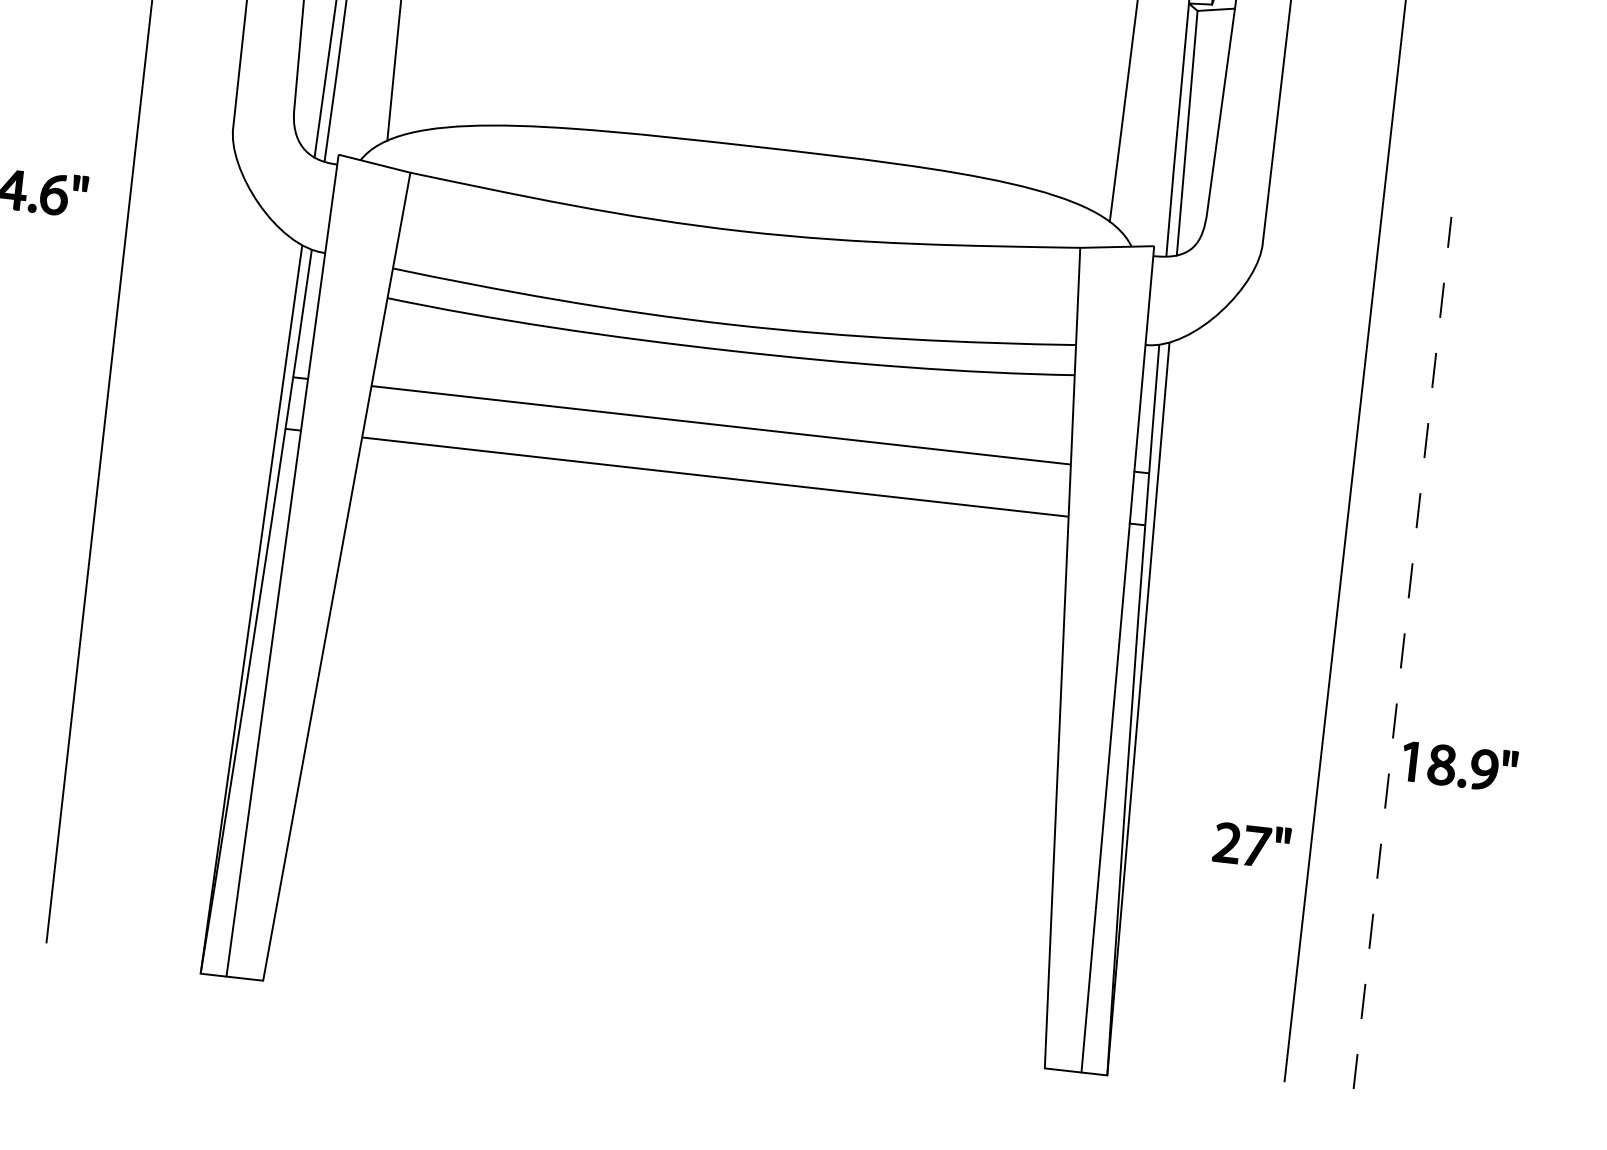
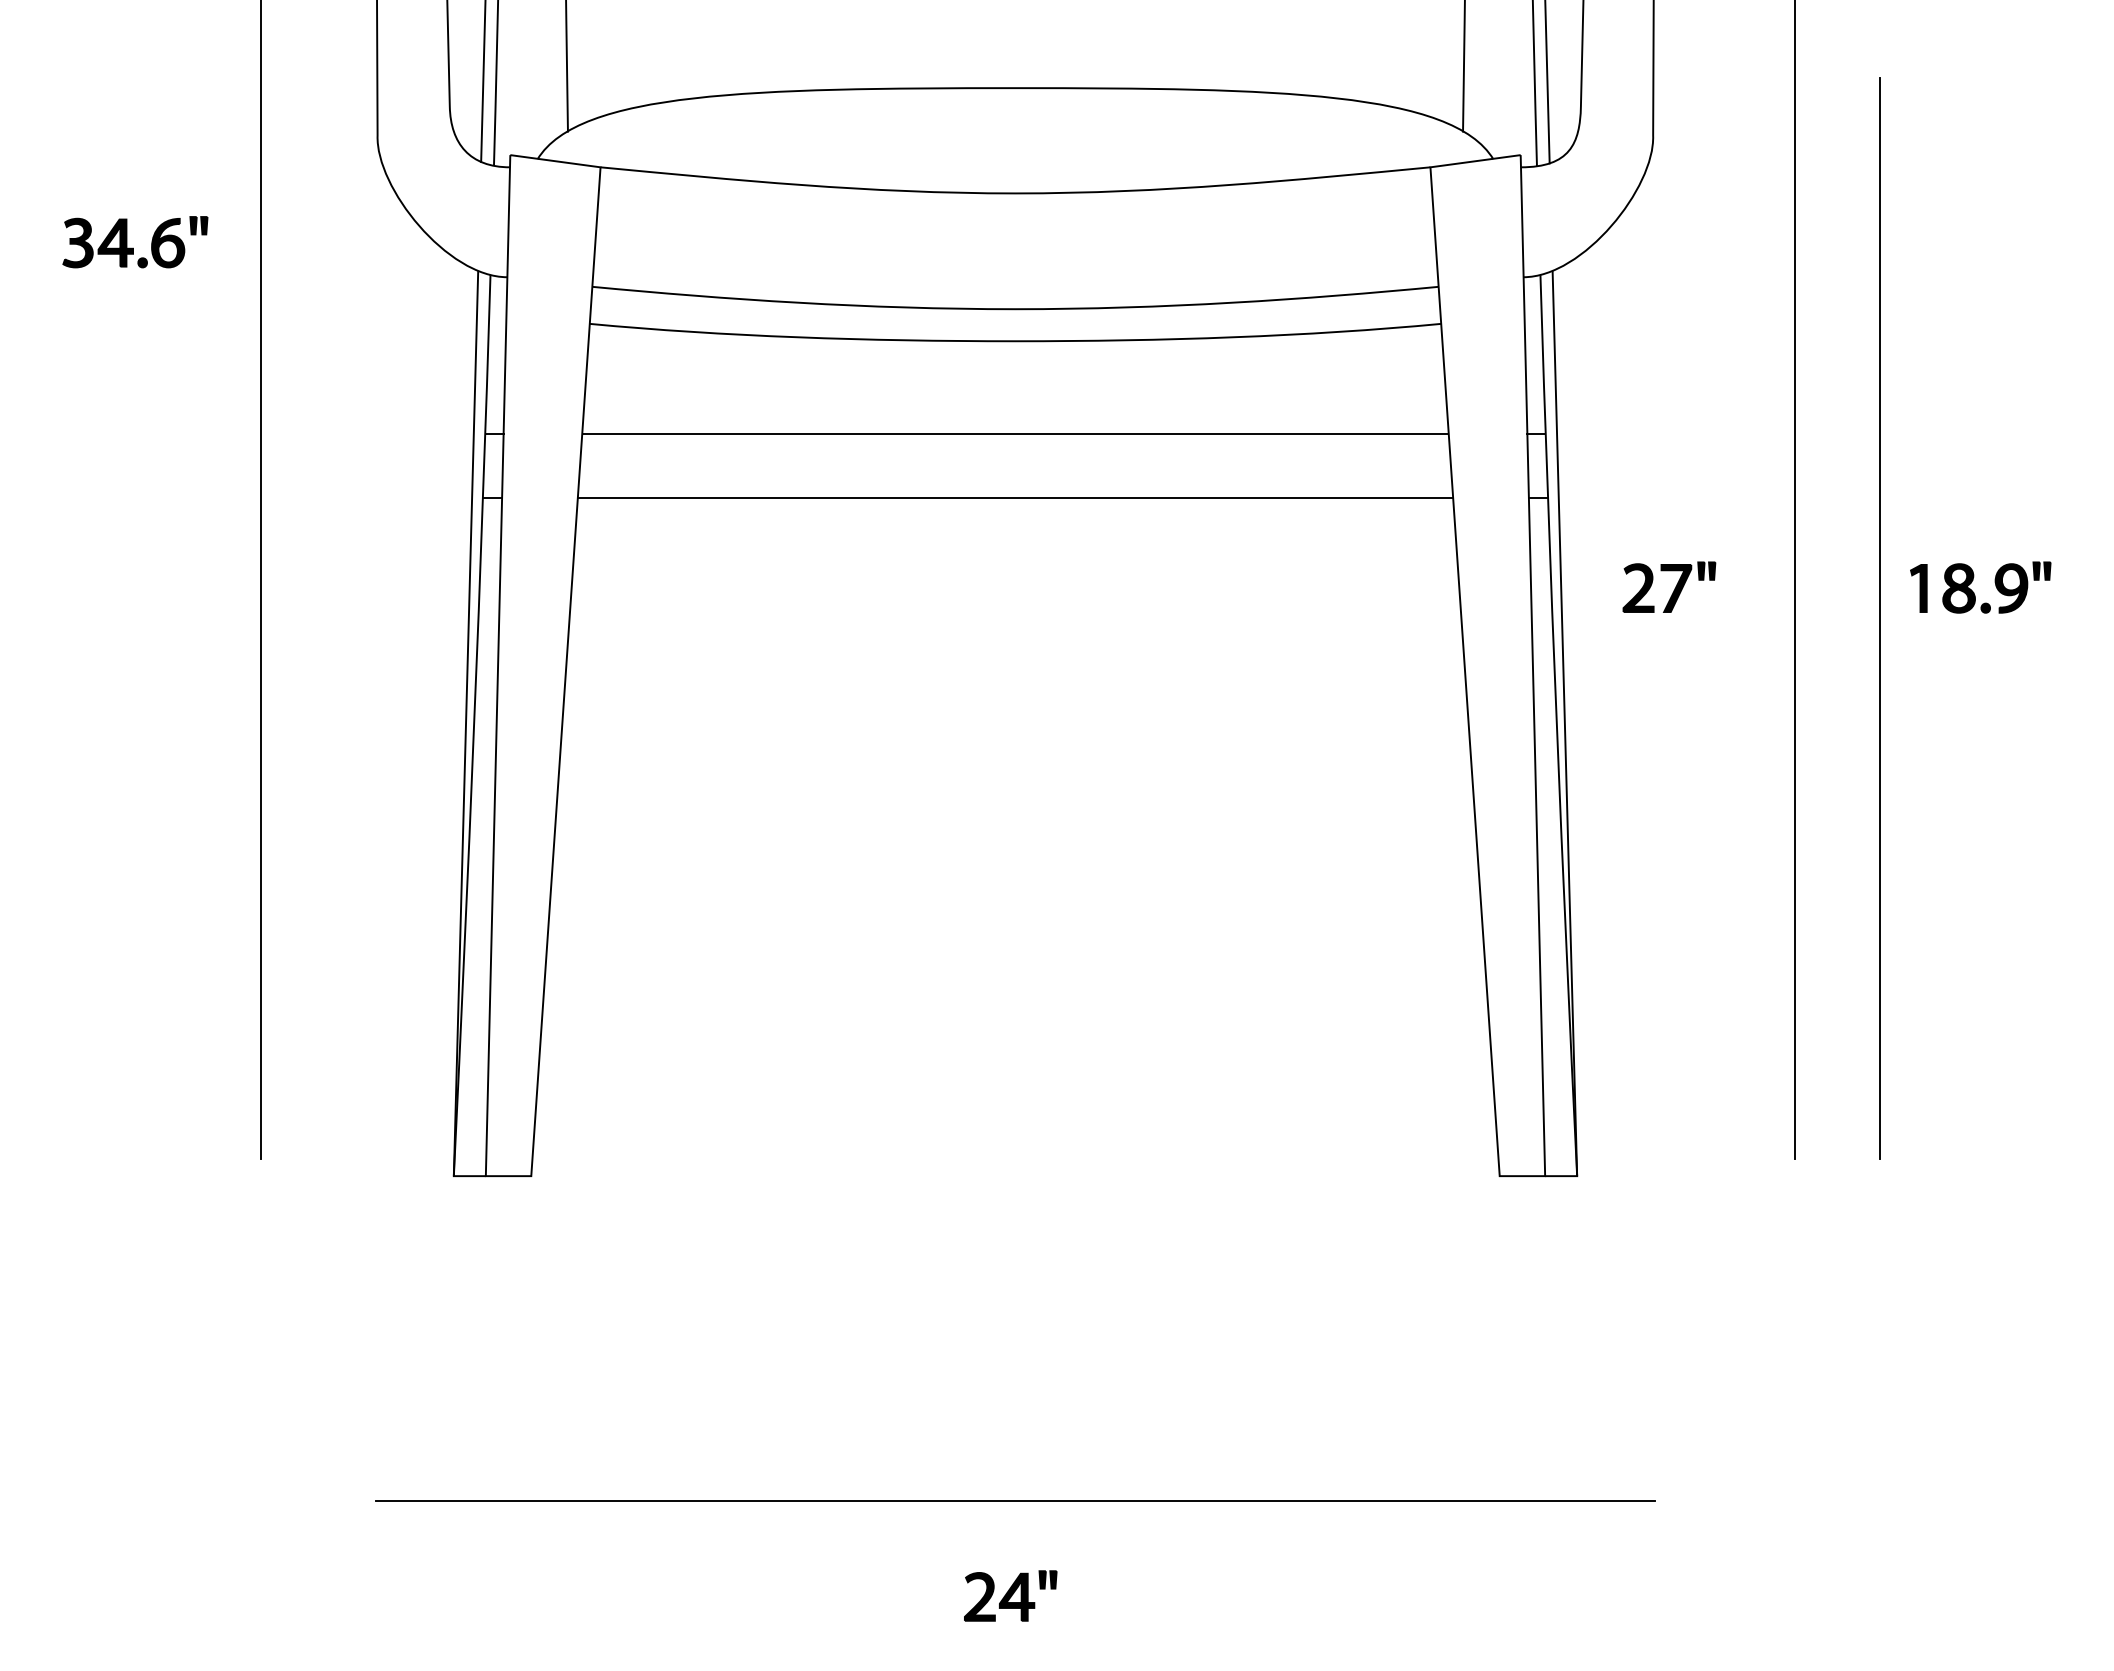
line: (1402, 652) -> (1880, 618), dashed -> solid
part: (1454, 769) -> (1974, 592), moved
part: (1252, 844) -> (1669, 586), moved

